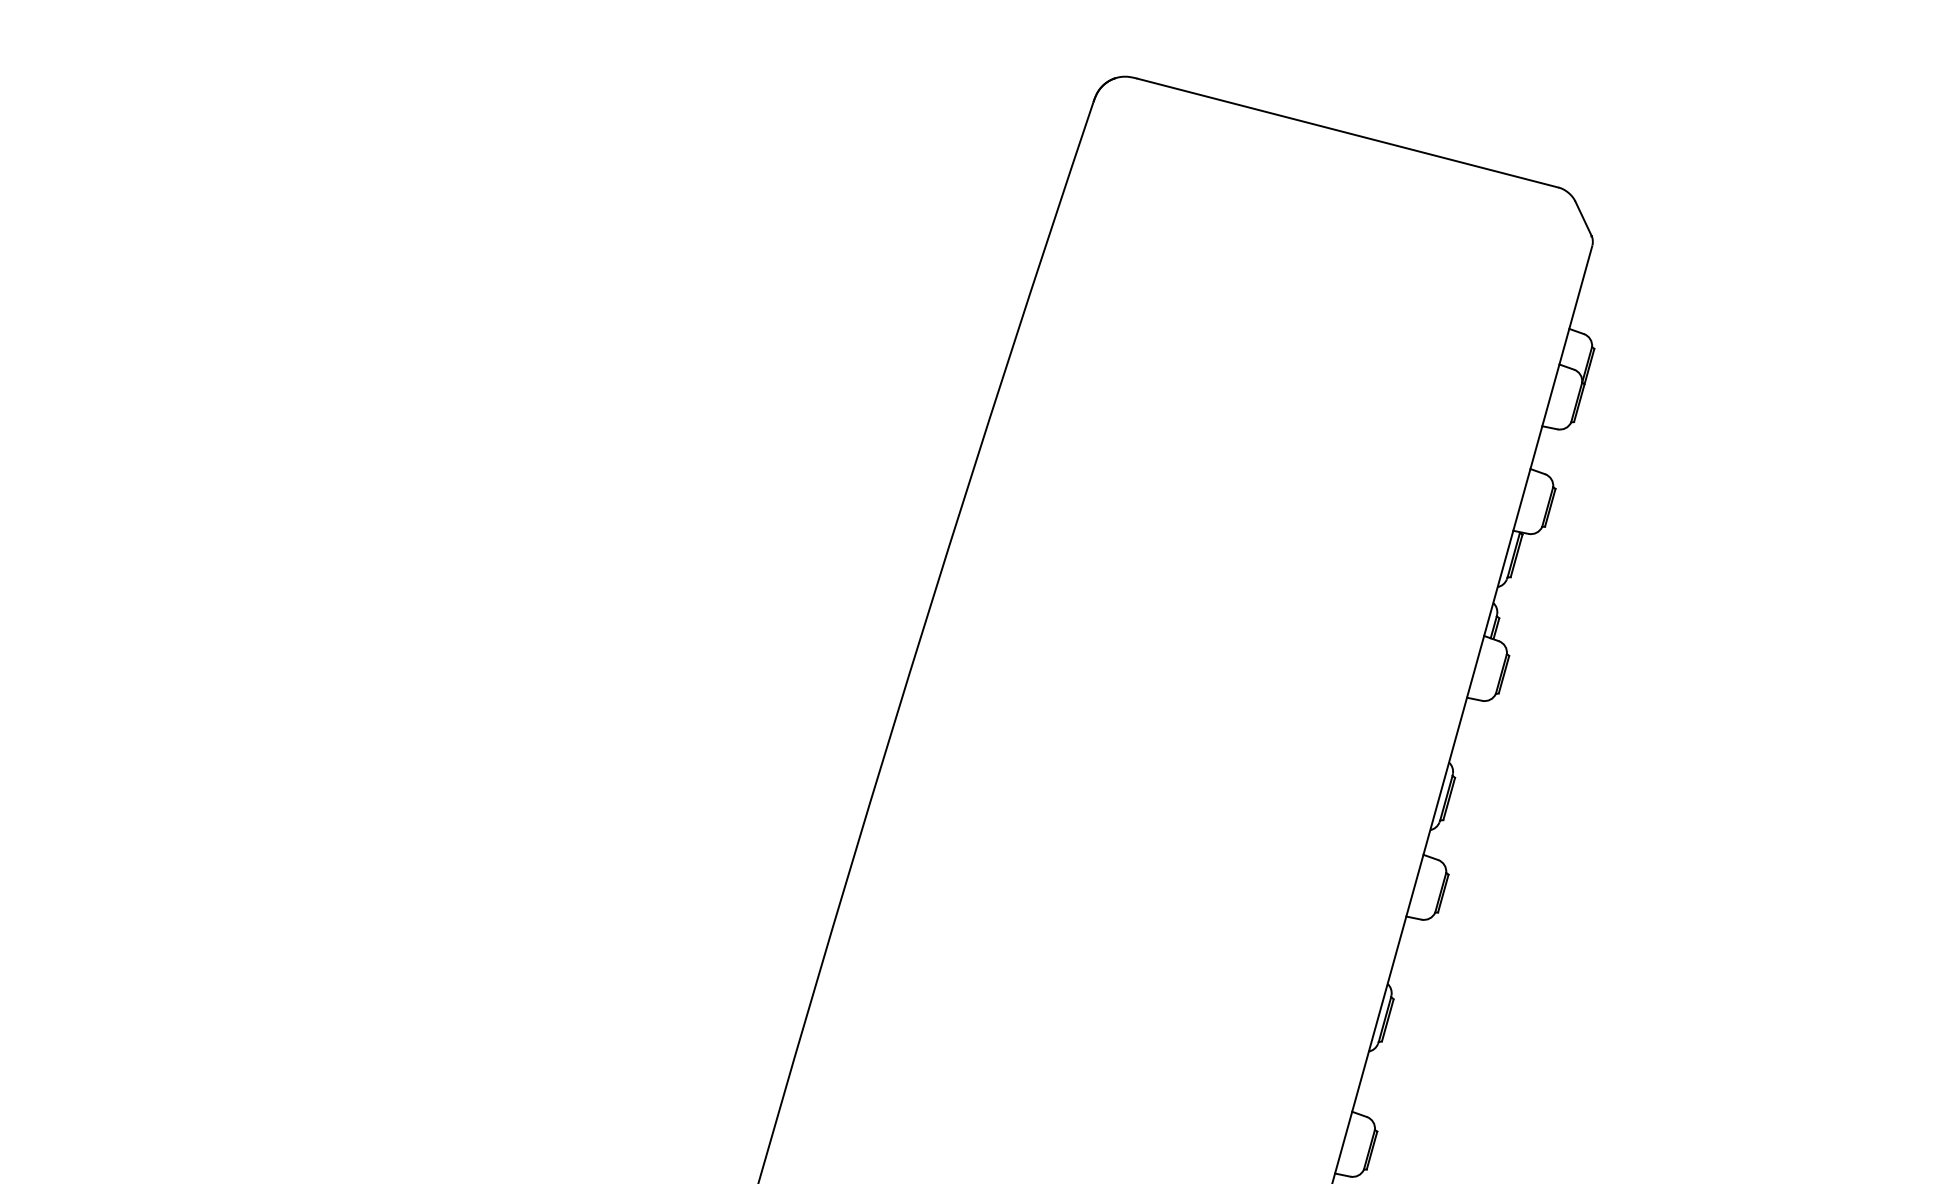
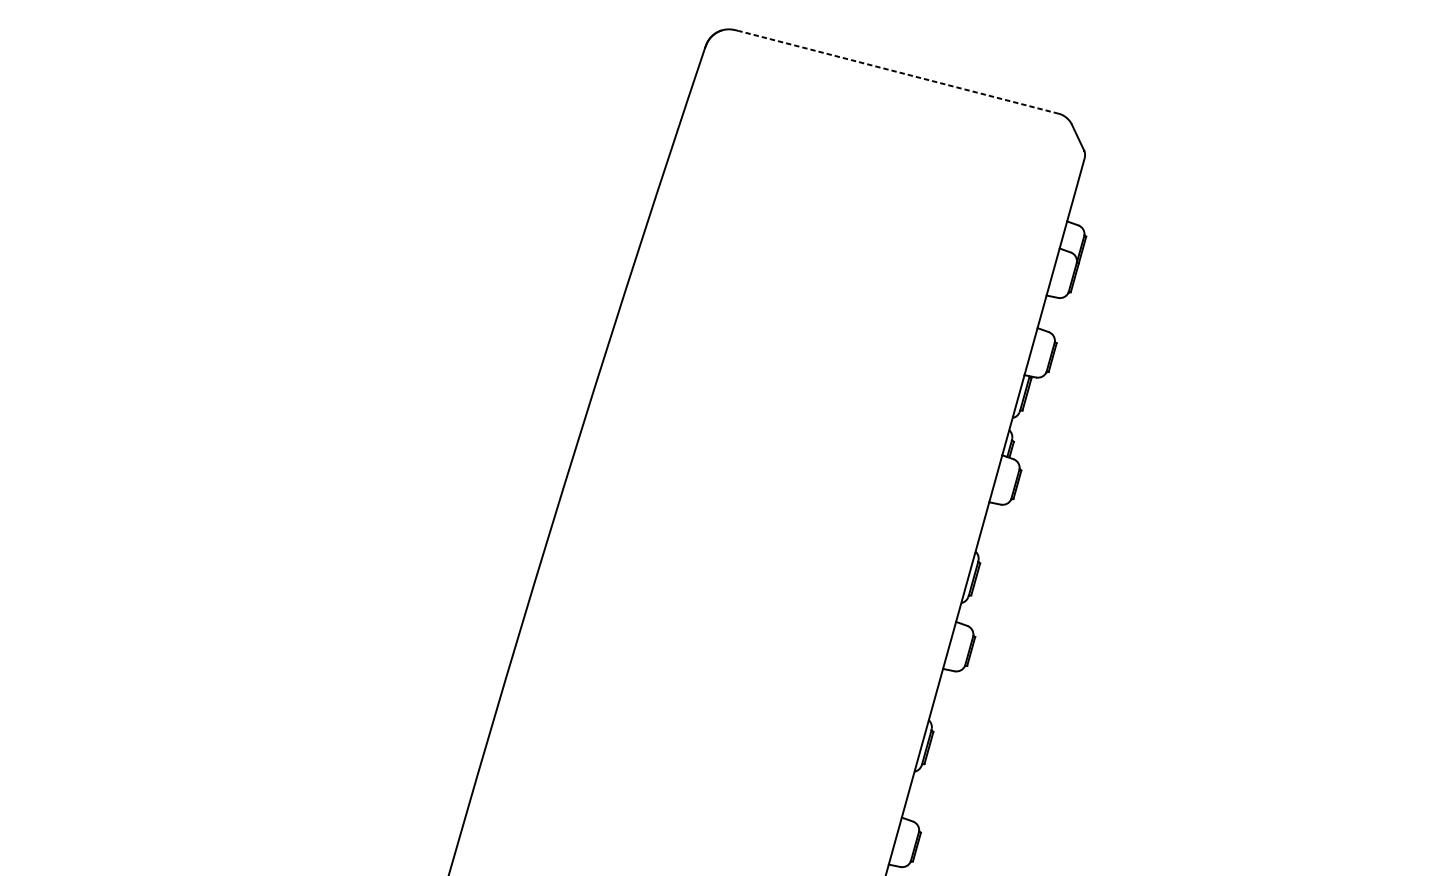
line: (1347, 132) -> (898, 71), solid -> dashed

